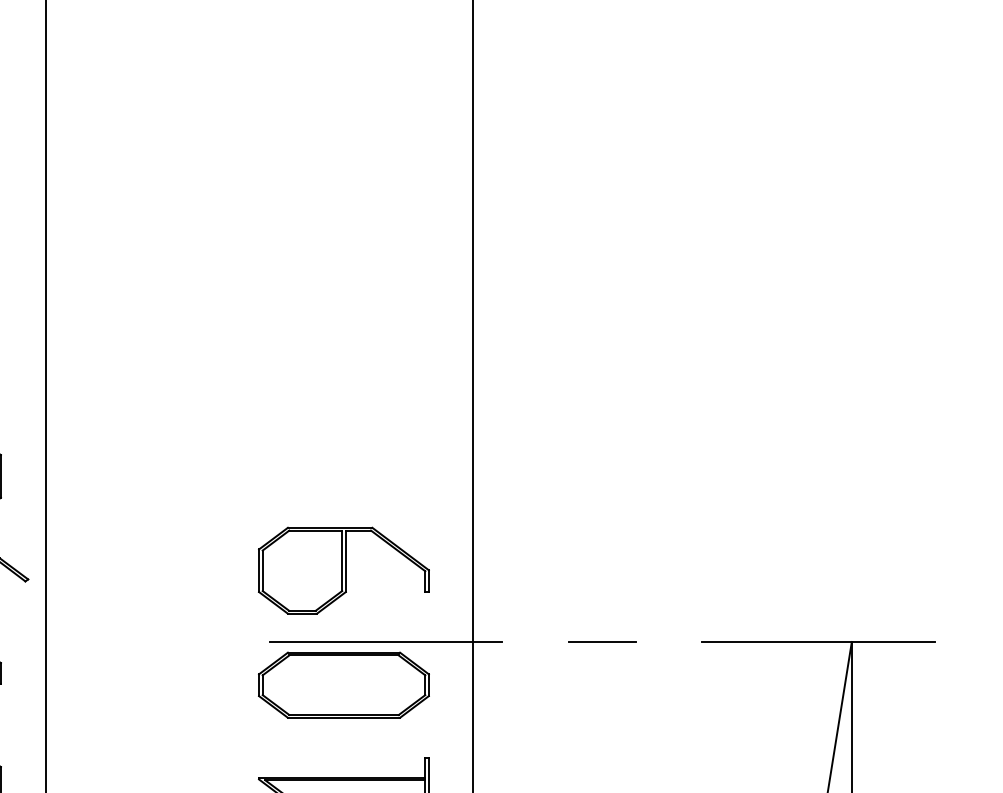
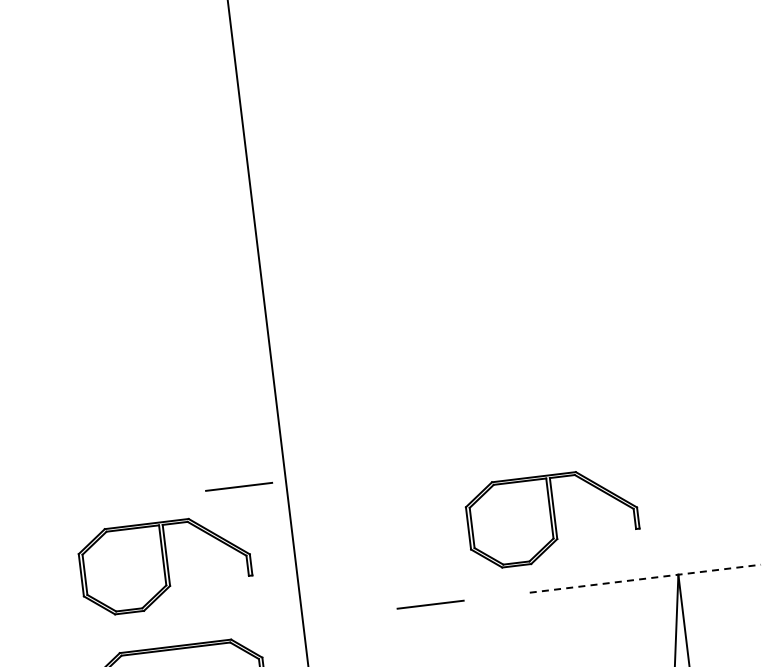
line: (426, 501) -> (239, 486), added
part: (733, 570) -> (552, 517), added
line: (385, 642) -> (215, 631), removed
line: (819, 642) -> (646, 579), solid -> dashed

